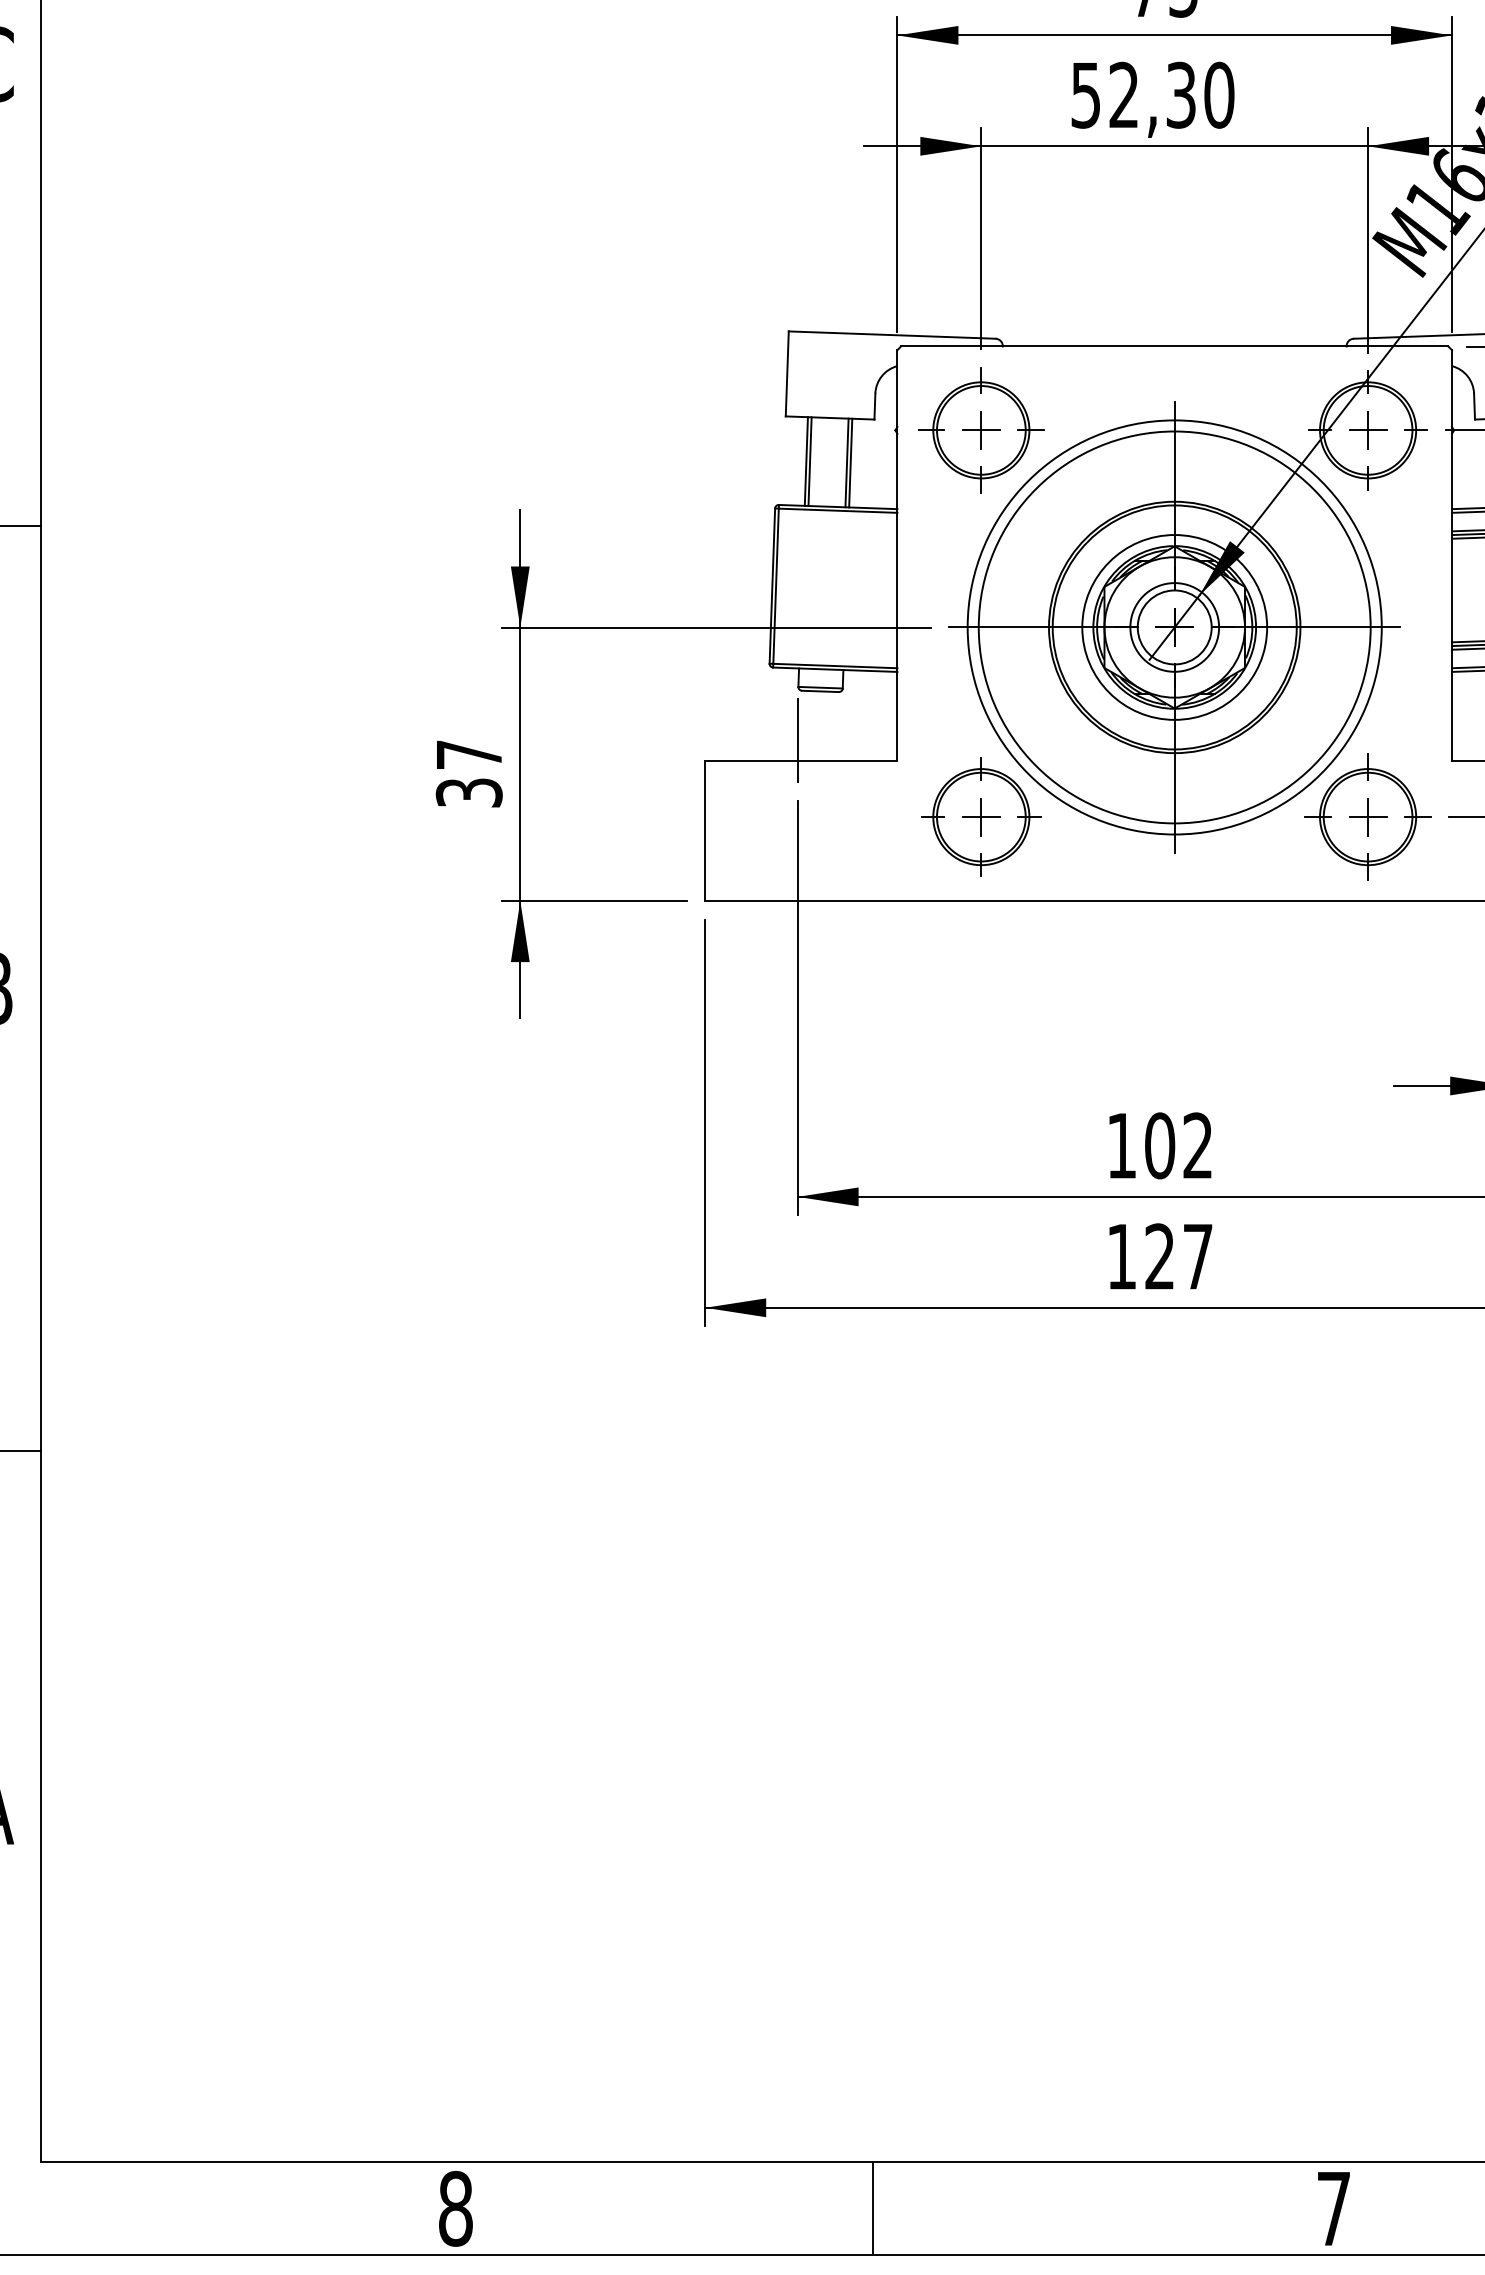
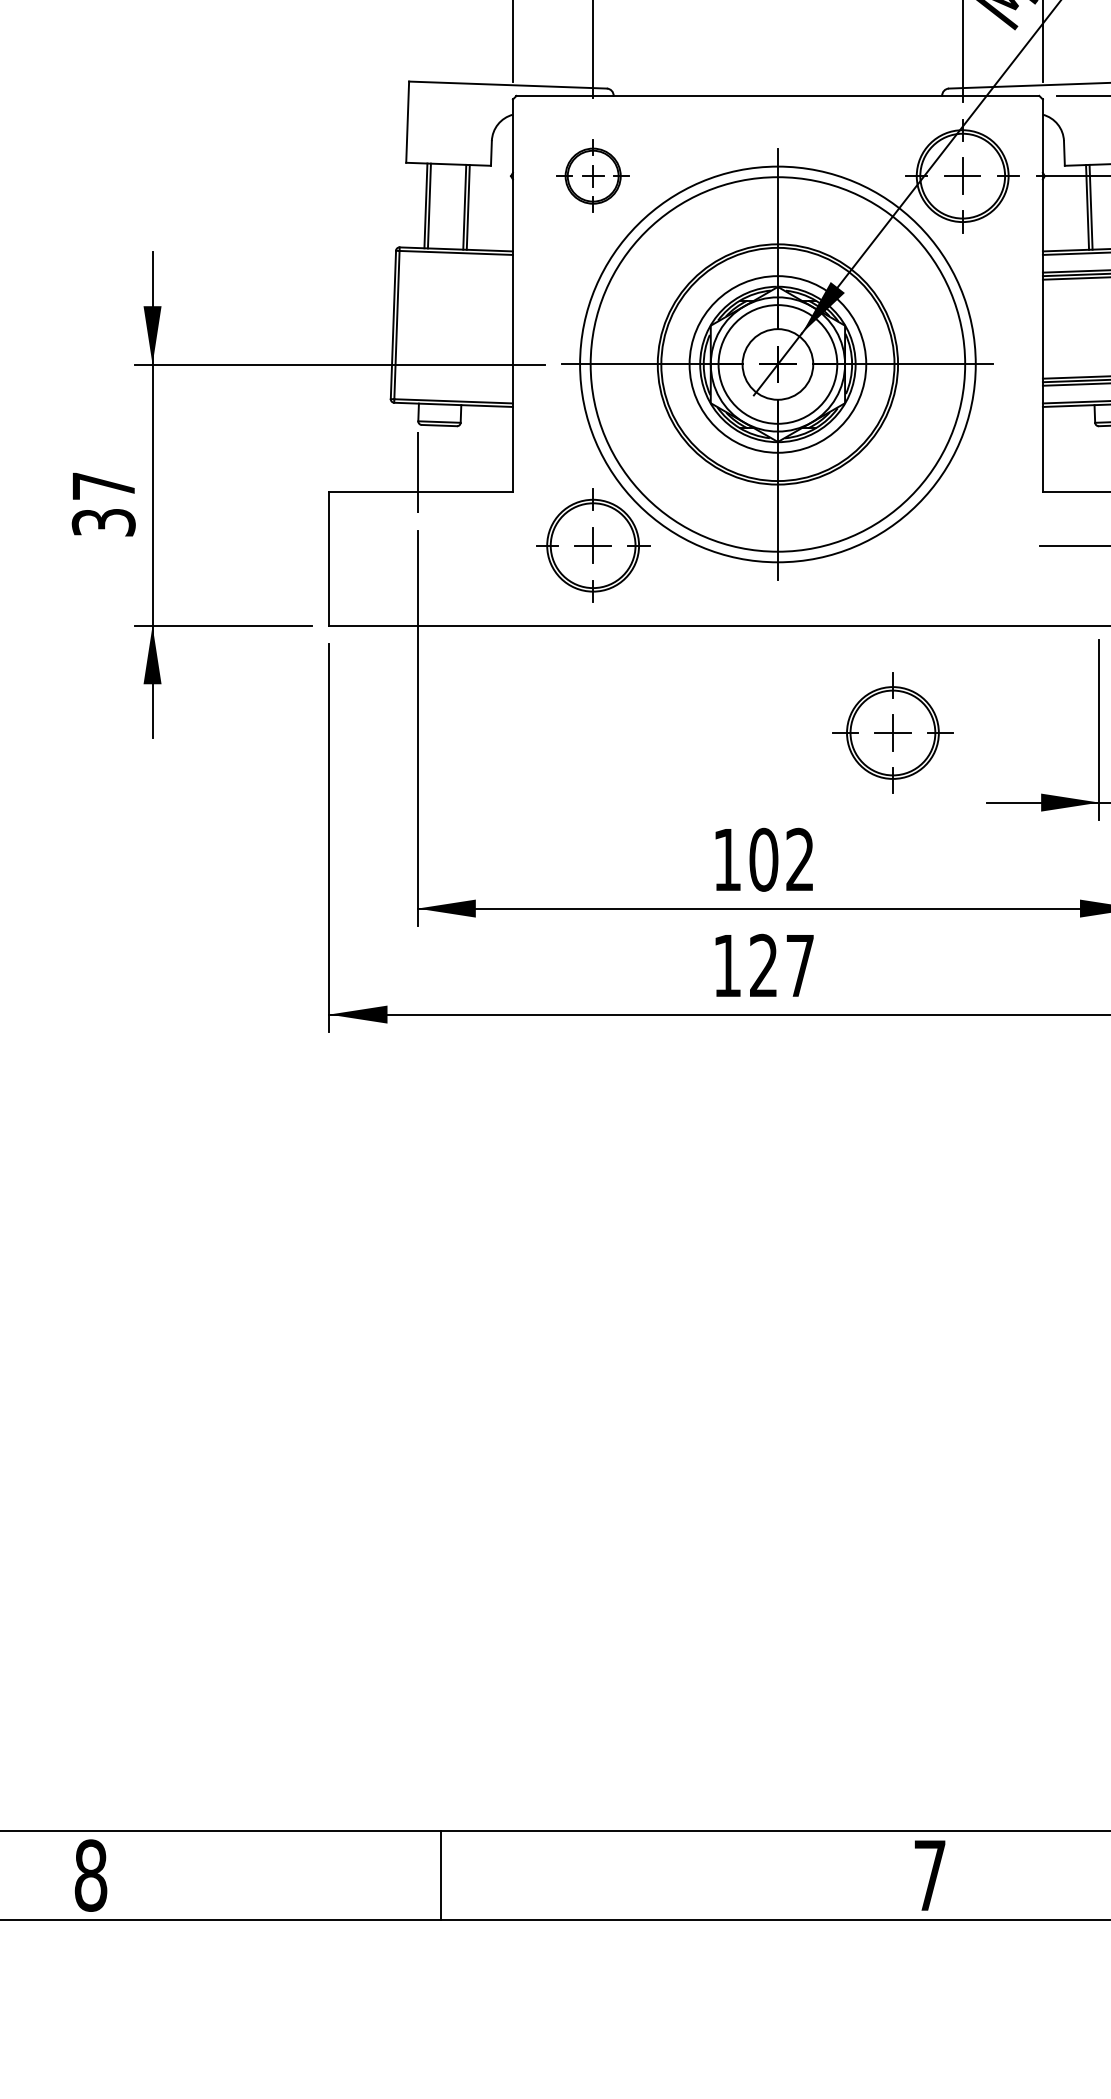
part: (981, 430) -> (593, 176), size x0.6
circle: (1174, 627) -> (777, 364), size x1.4
part: (1367, 816) -> (892, 732), moved
line: (872, 2208) -> (441, 1875), moved

